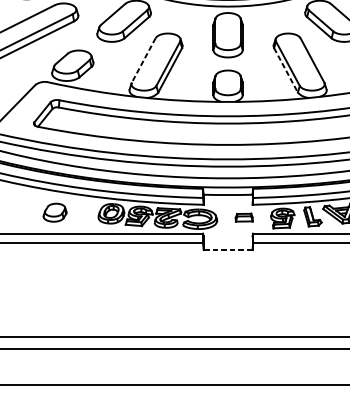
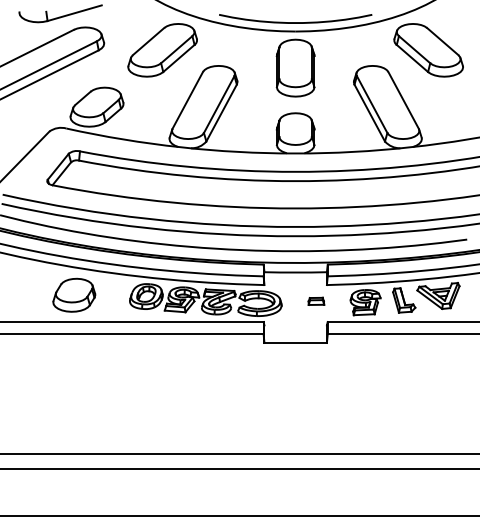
line: (143, 60) -> (187, 100), dashed -> solid
line: (285, 70) -> (369, 113), dashed -> solid
part: (55, 212) -> (74, 294), size x1.43
part: (244, 216) -> (316, 300), size x0.71
line: (227, 250) -> (295, 343), dashed -> solid

